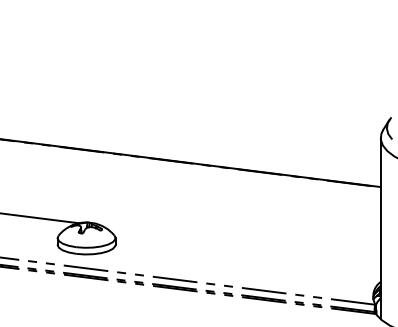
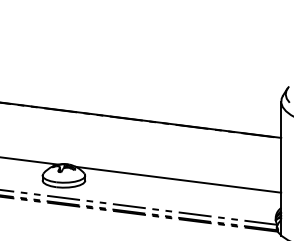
line: (241, 243) -> (178, 179), added

